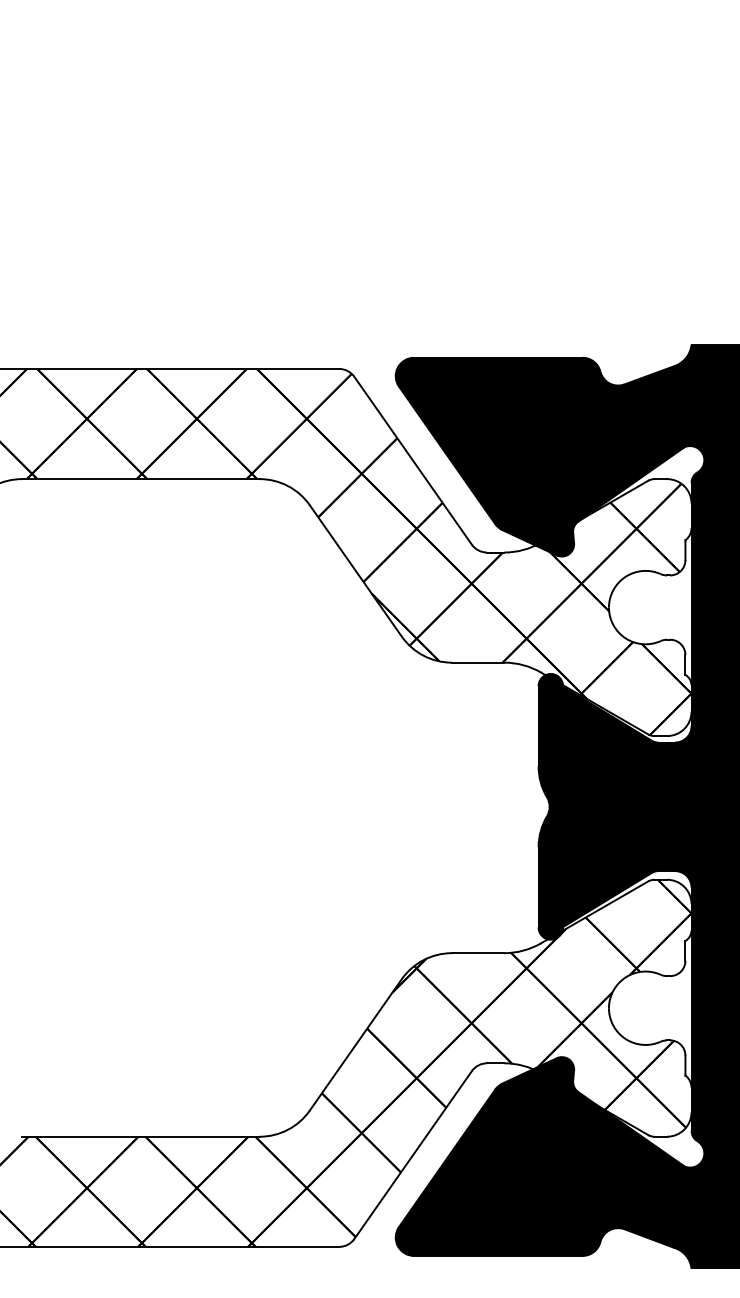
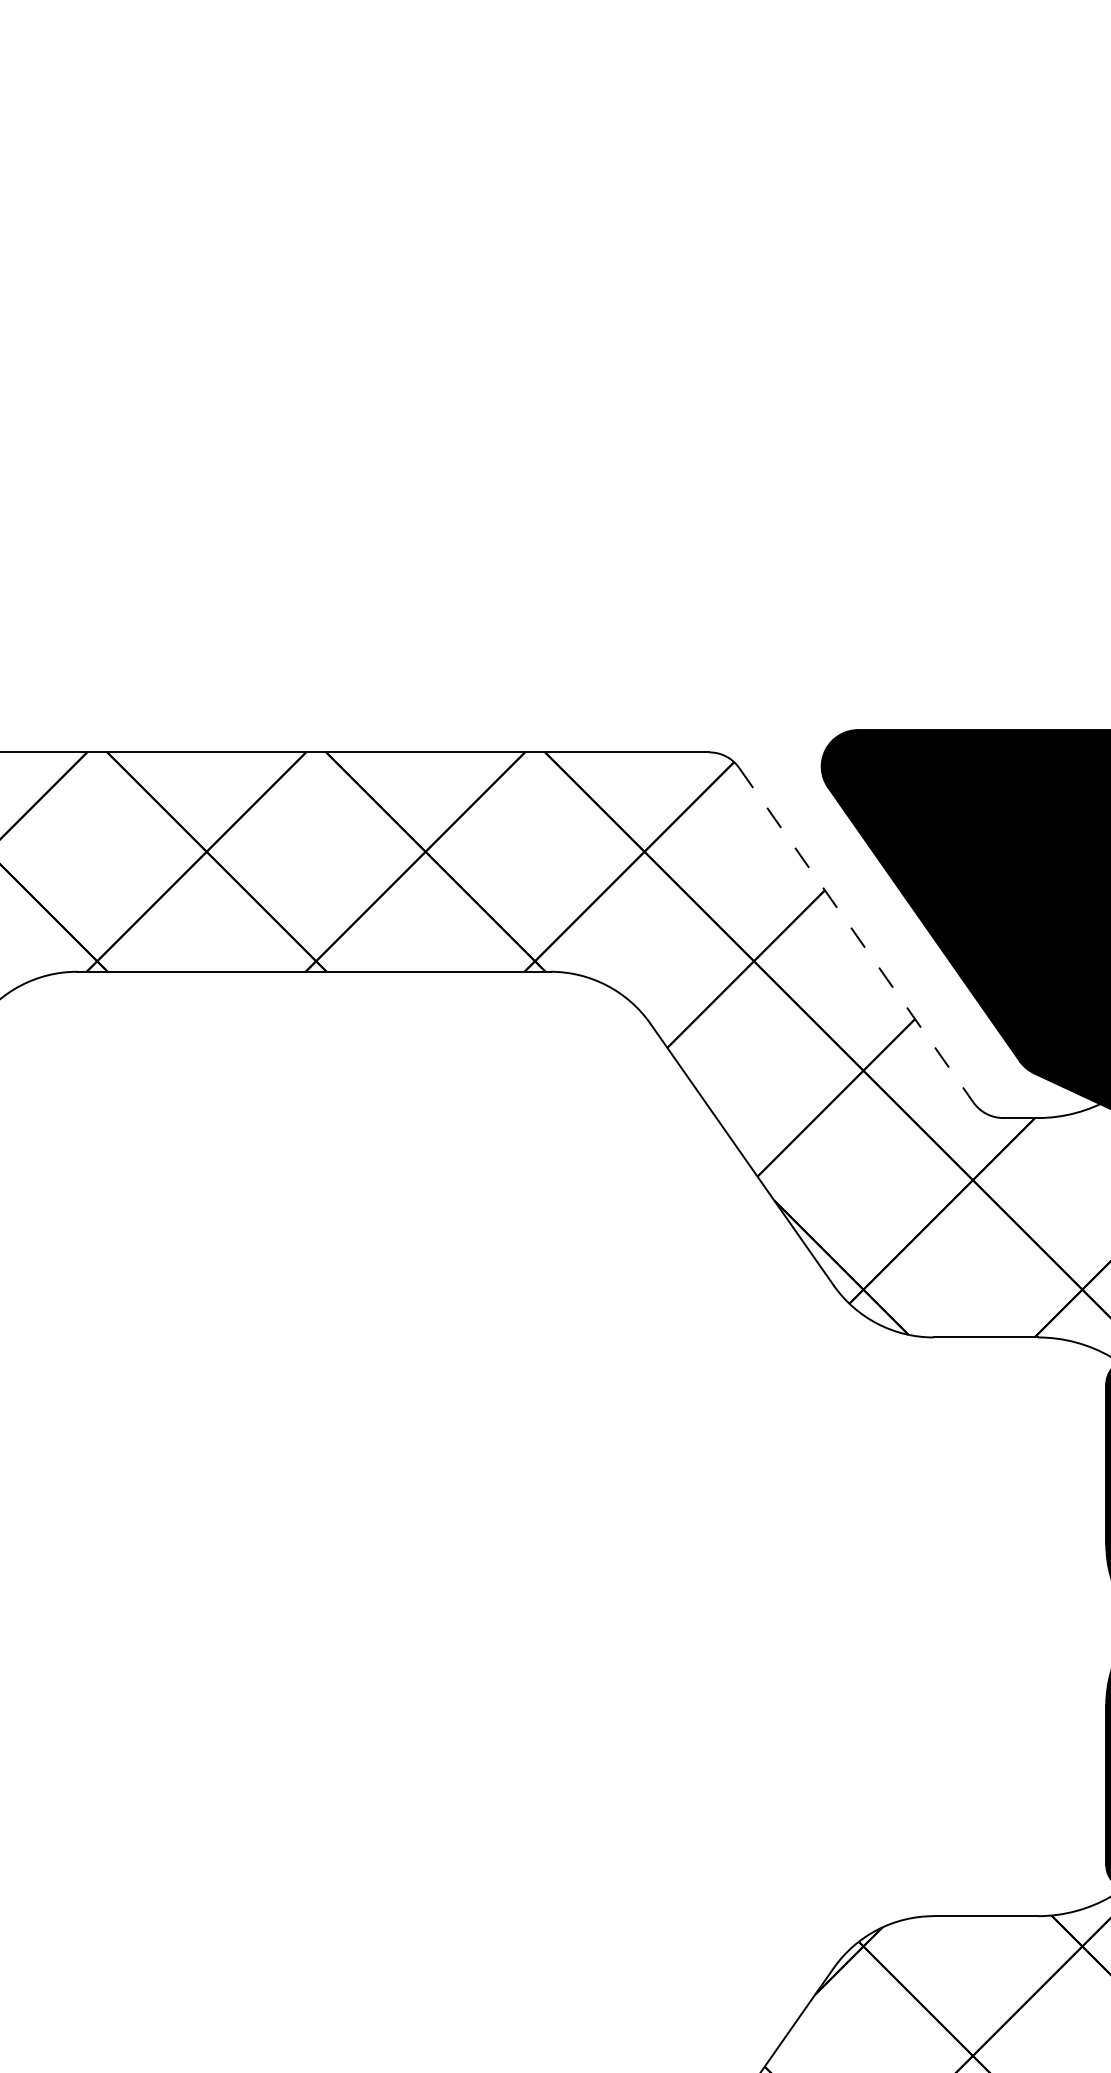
line: (413, 461) -> (857, 936), solid -> dashed

